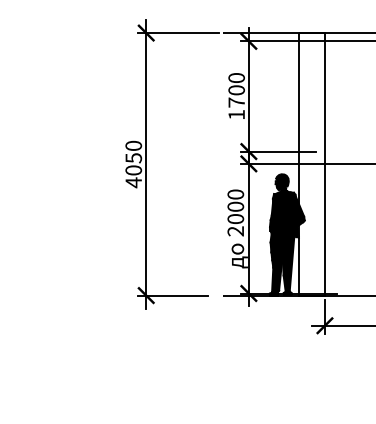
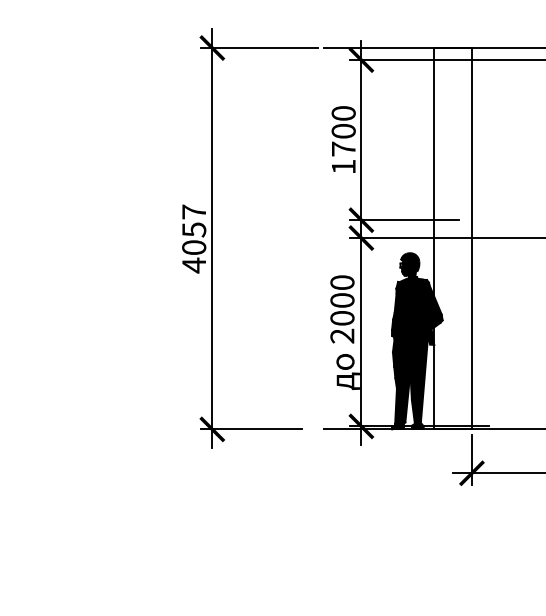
text: (133, 145) -> (193, 211), 4050 -> 4057

